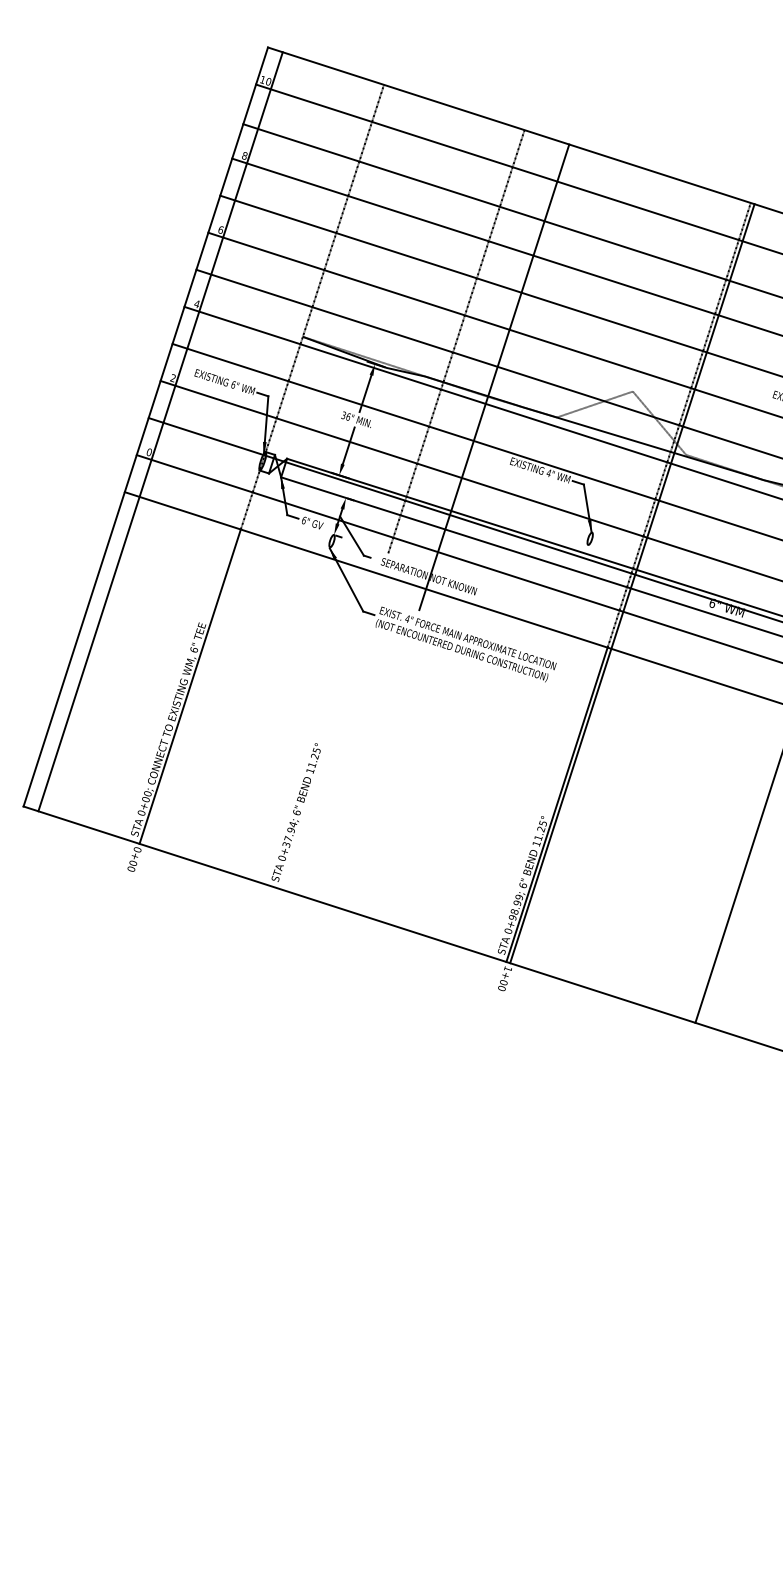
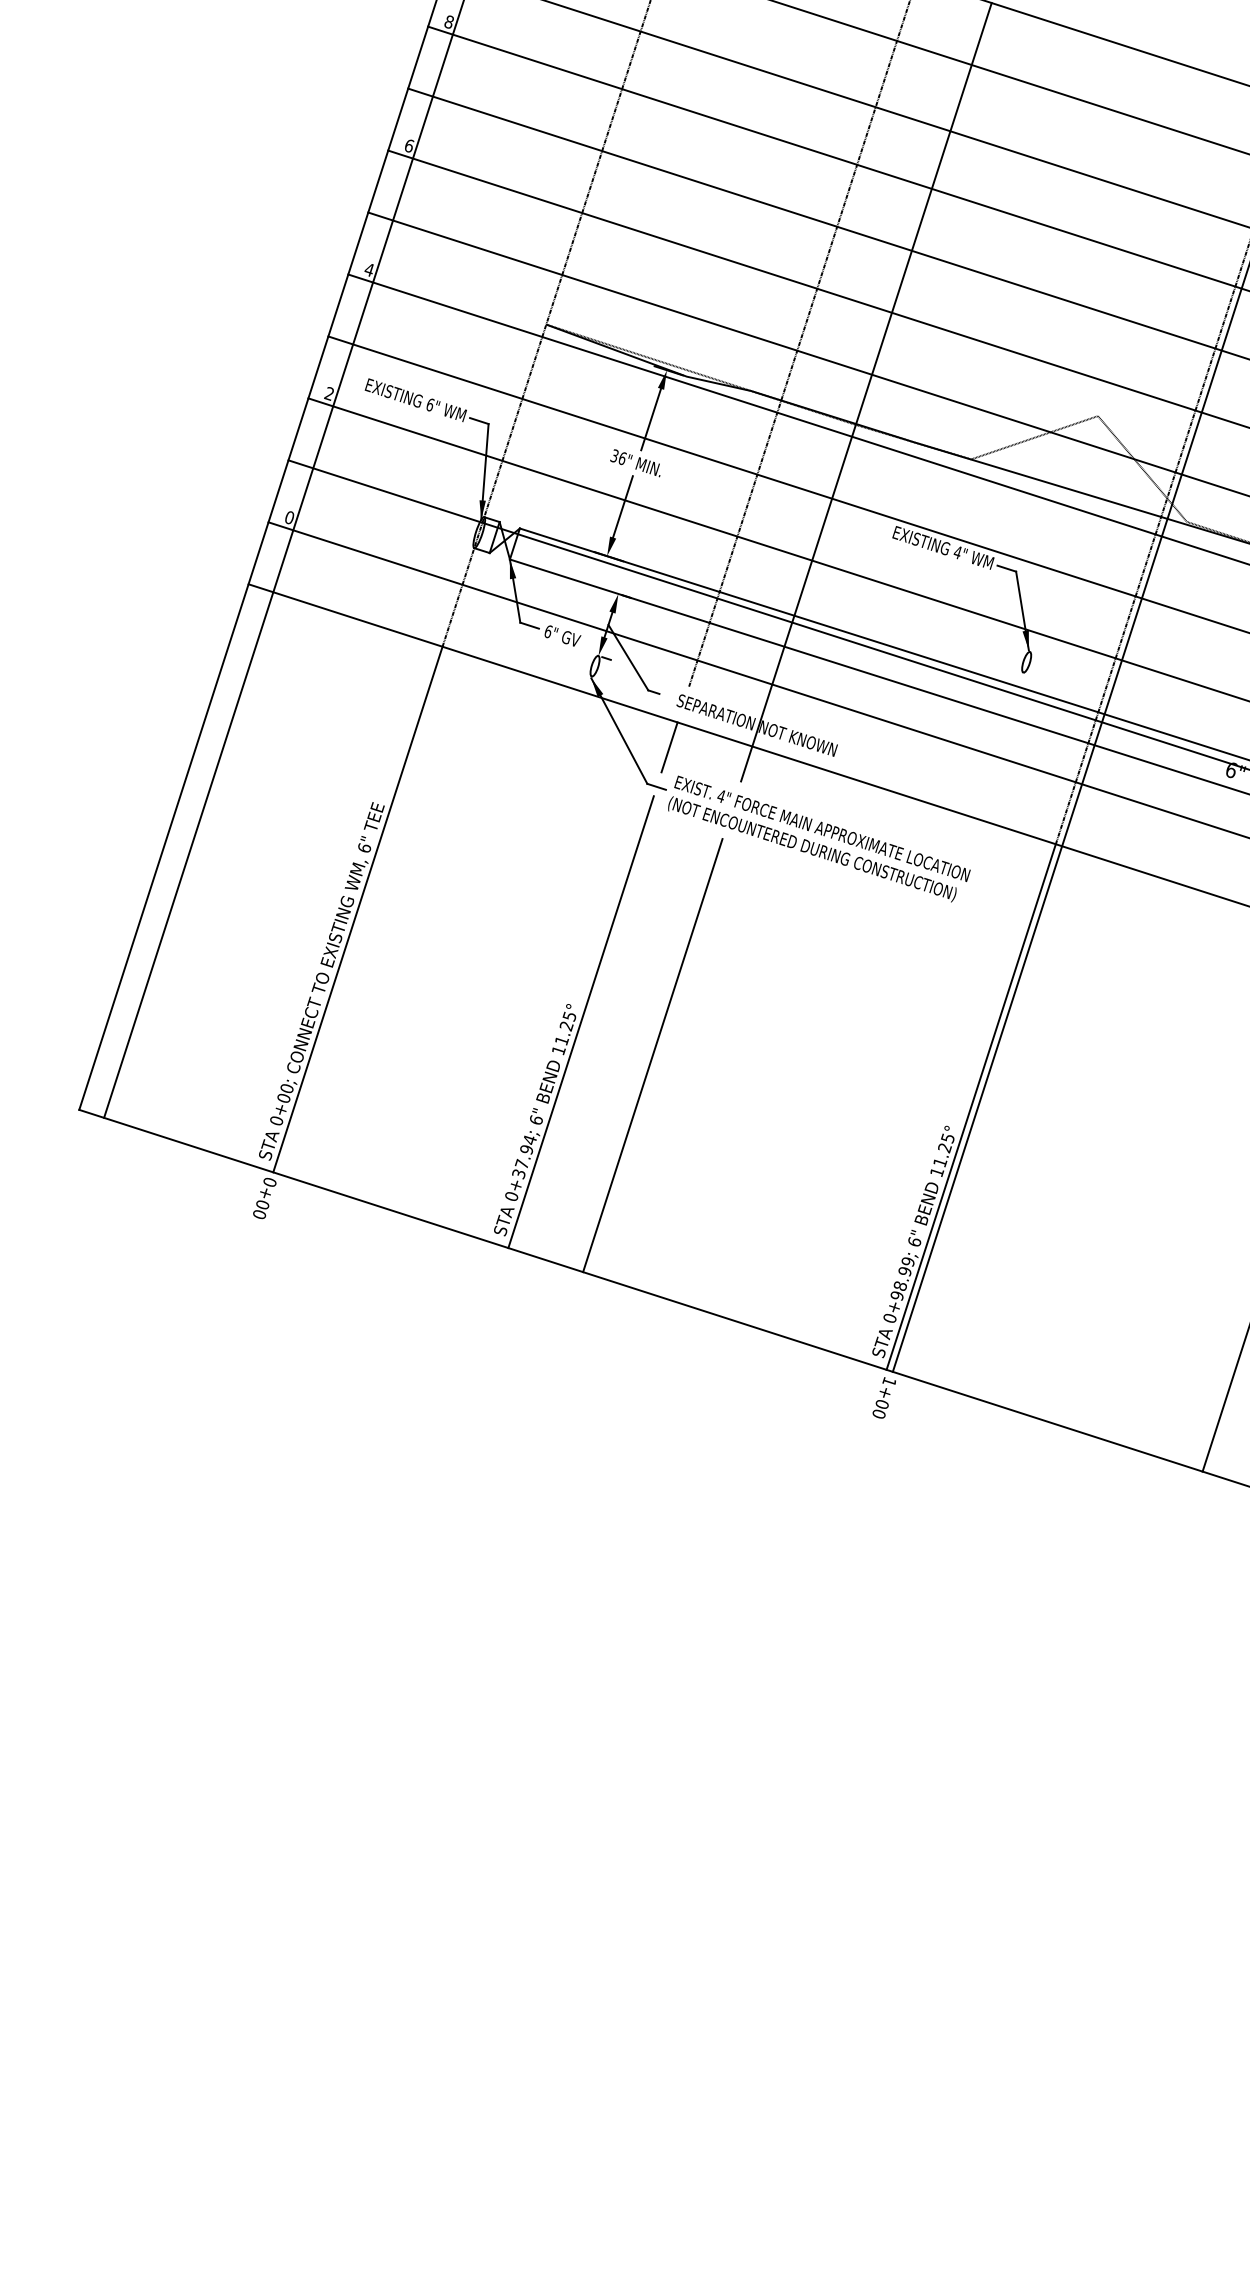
line: (376, 589) -> (669, 747), added
line: (323, 753) -> (580, 1021), added
line: (366, 773) -> (652, 1054), added

